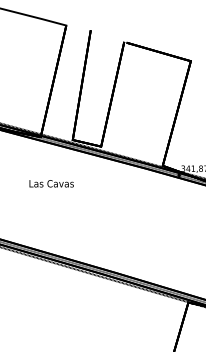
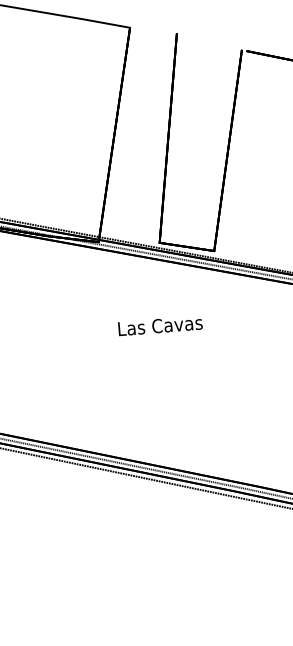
text: (51, 183) -> (160, 325), moved

